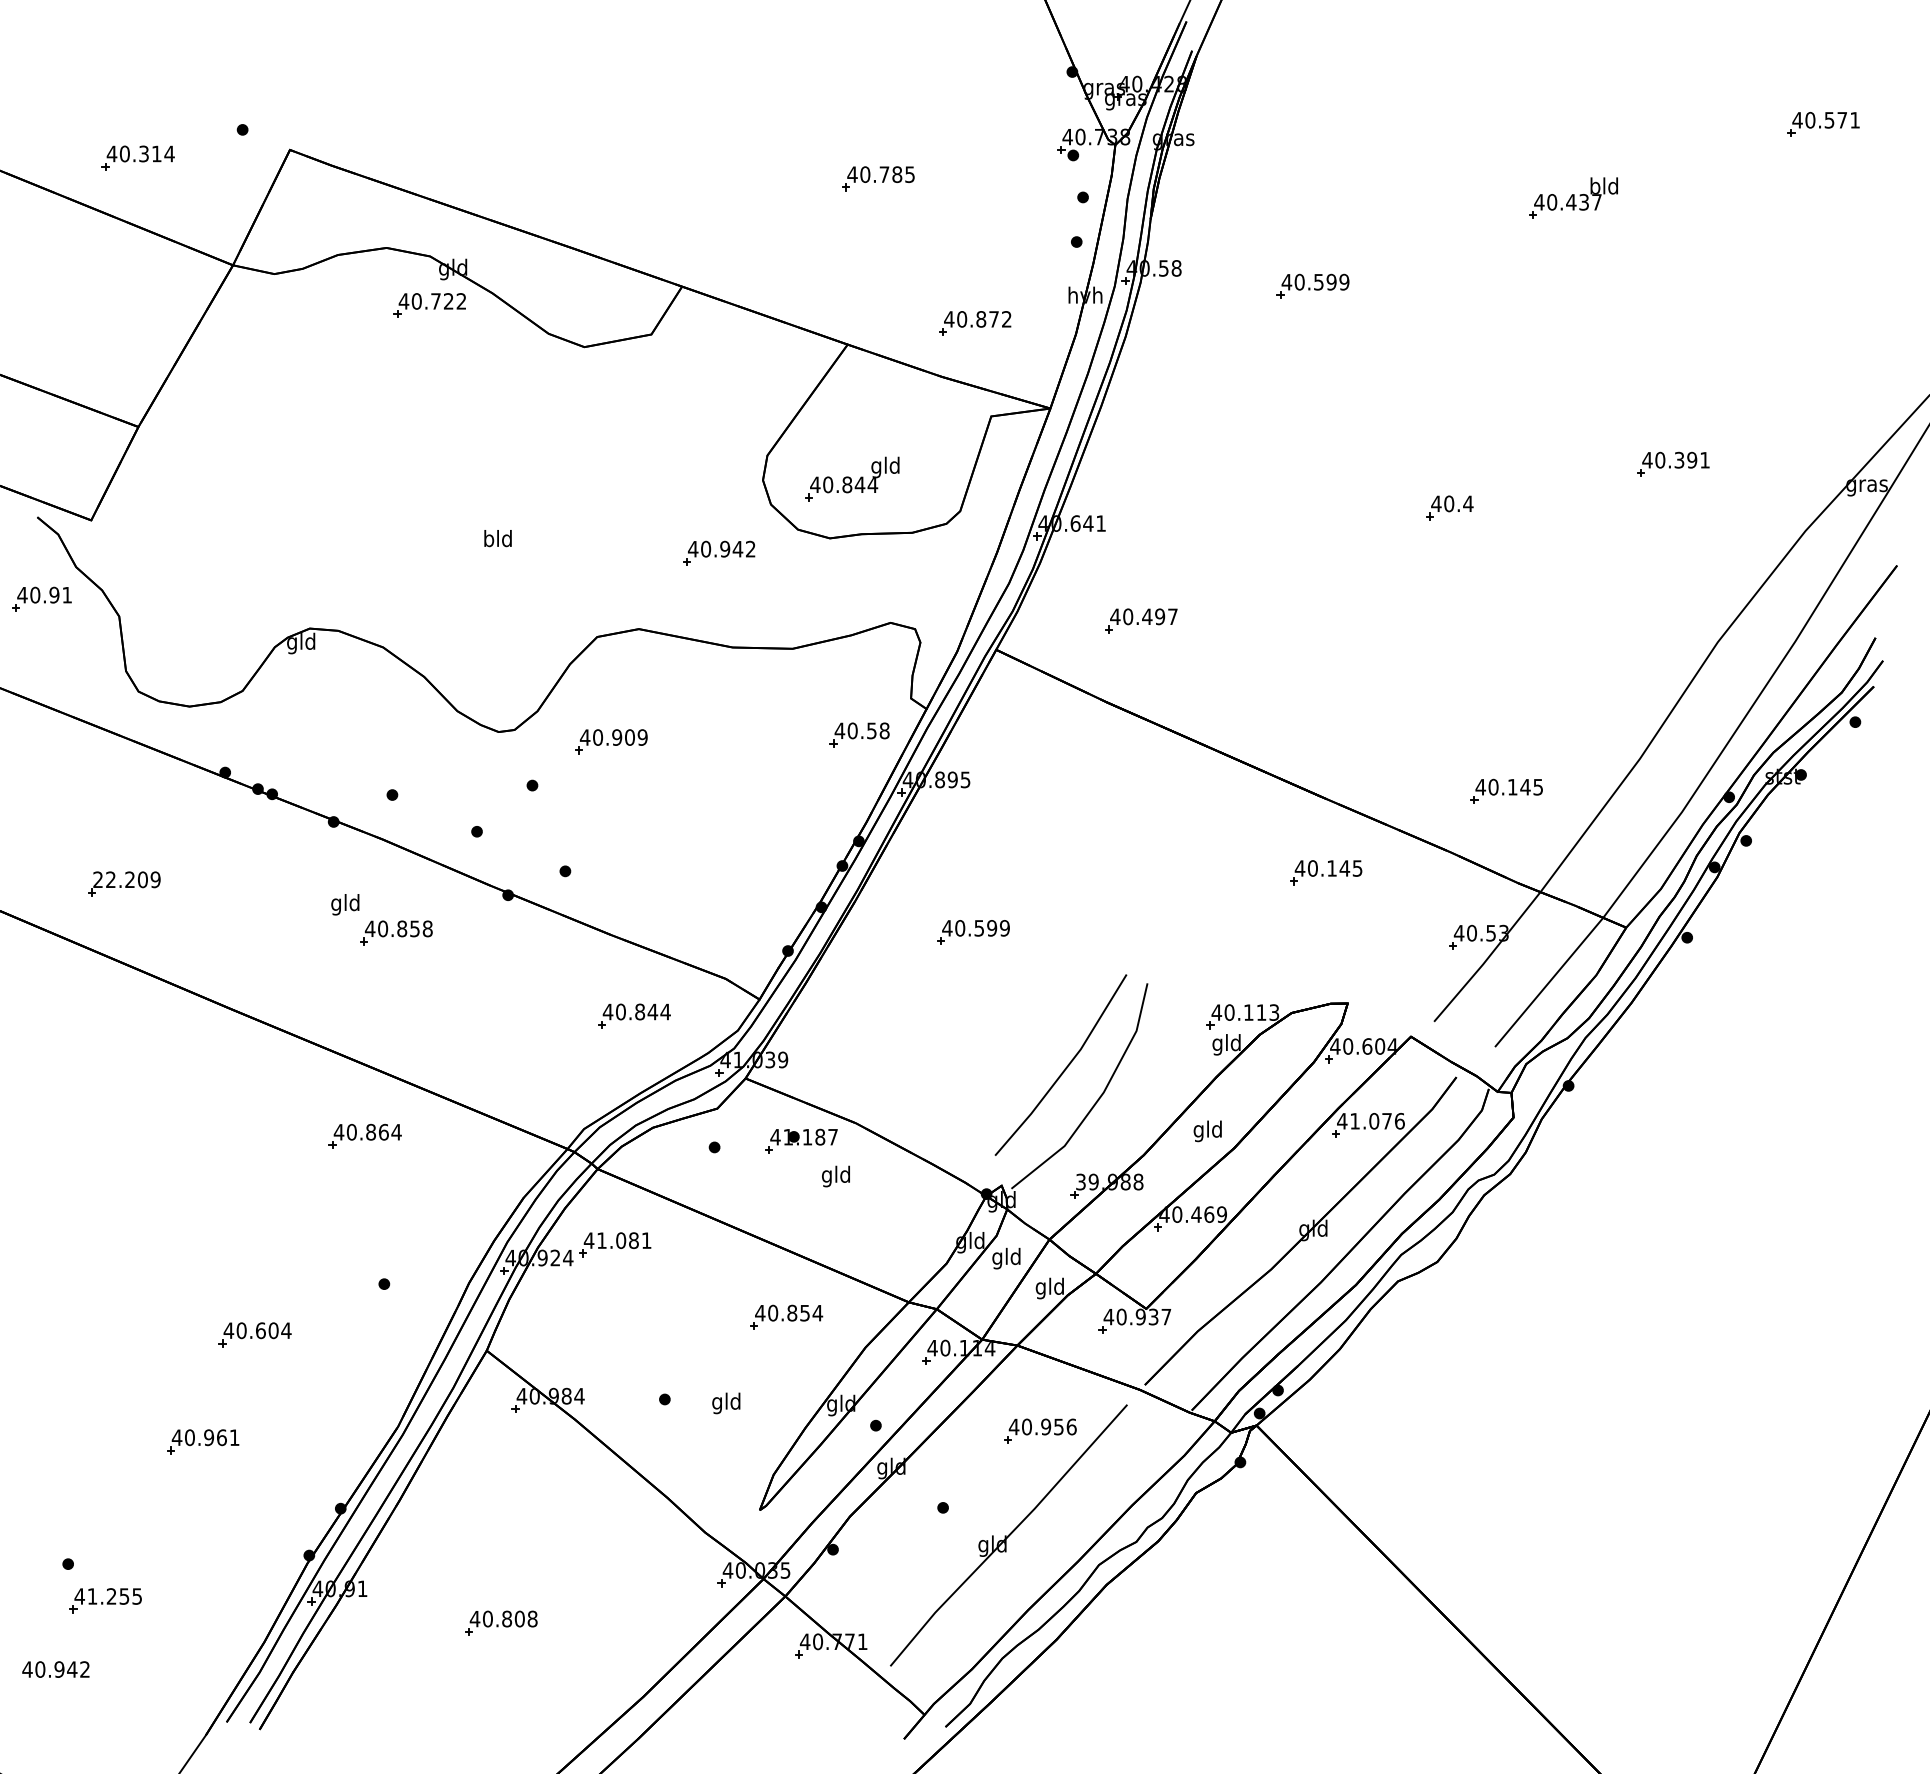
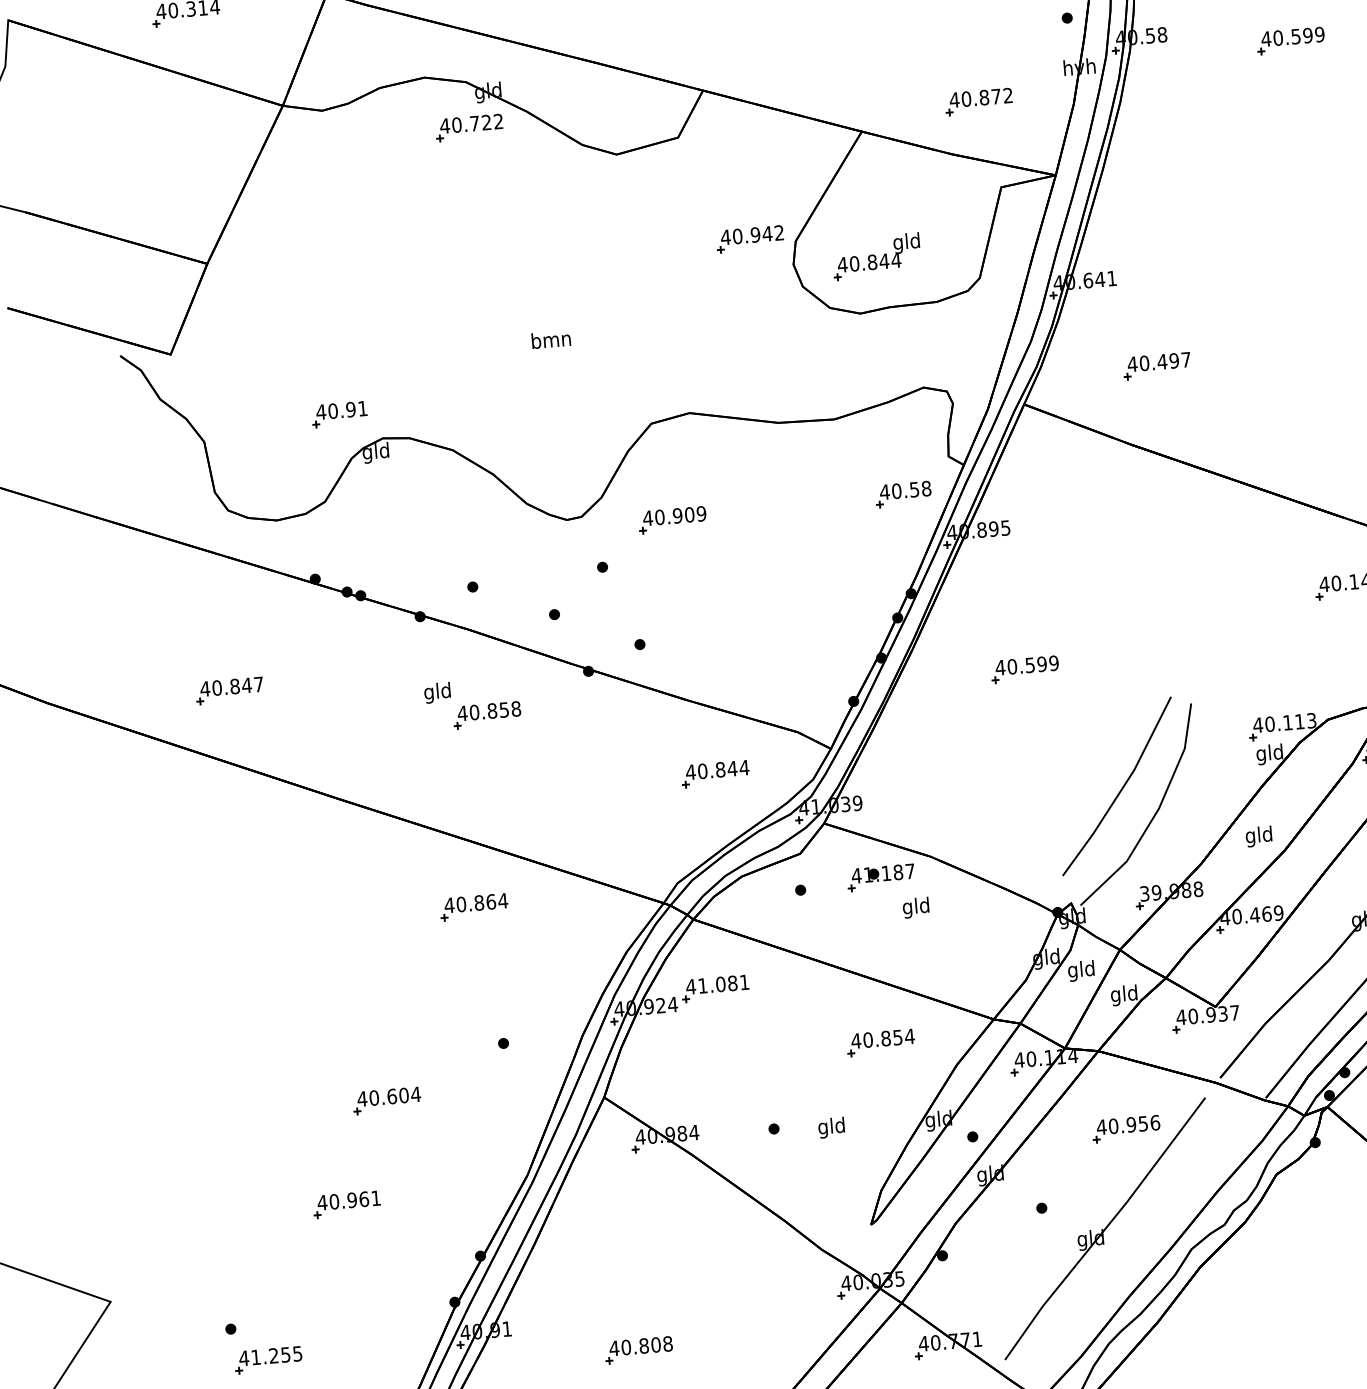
text: (497, 538) -> (550, 339), bld -> bmn
part: (719, 552) -> (750, 238), moved
part: (41, 598) -> (339, 413), moved
text: (126, 879) -> (231, 686), 22.209 -> 40.847

